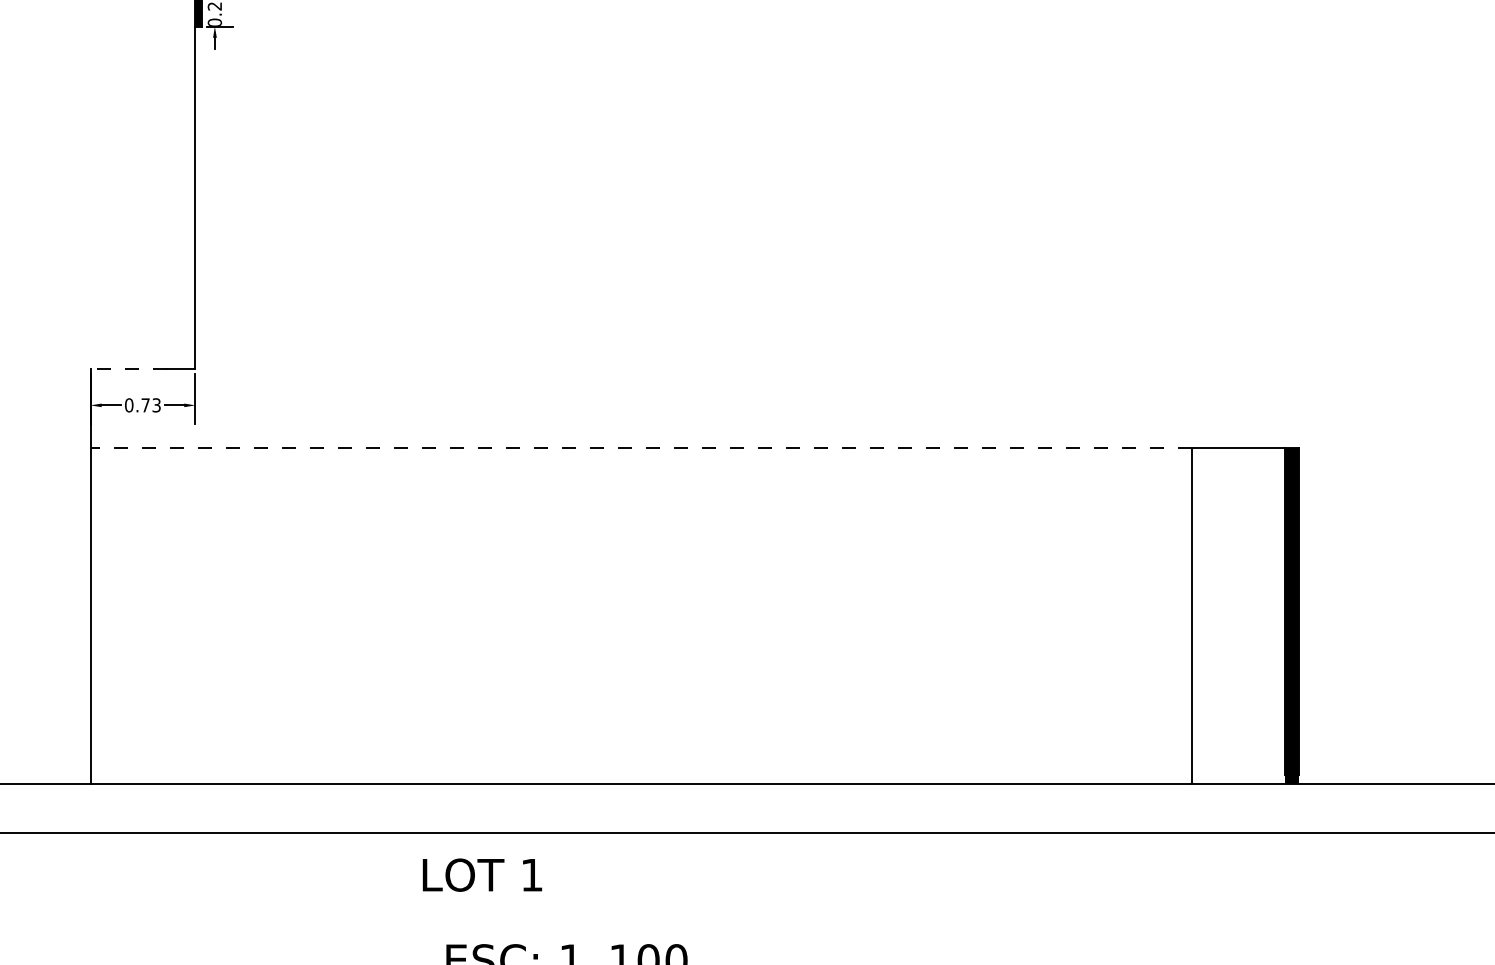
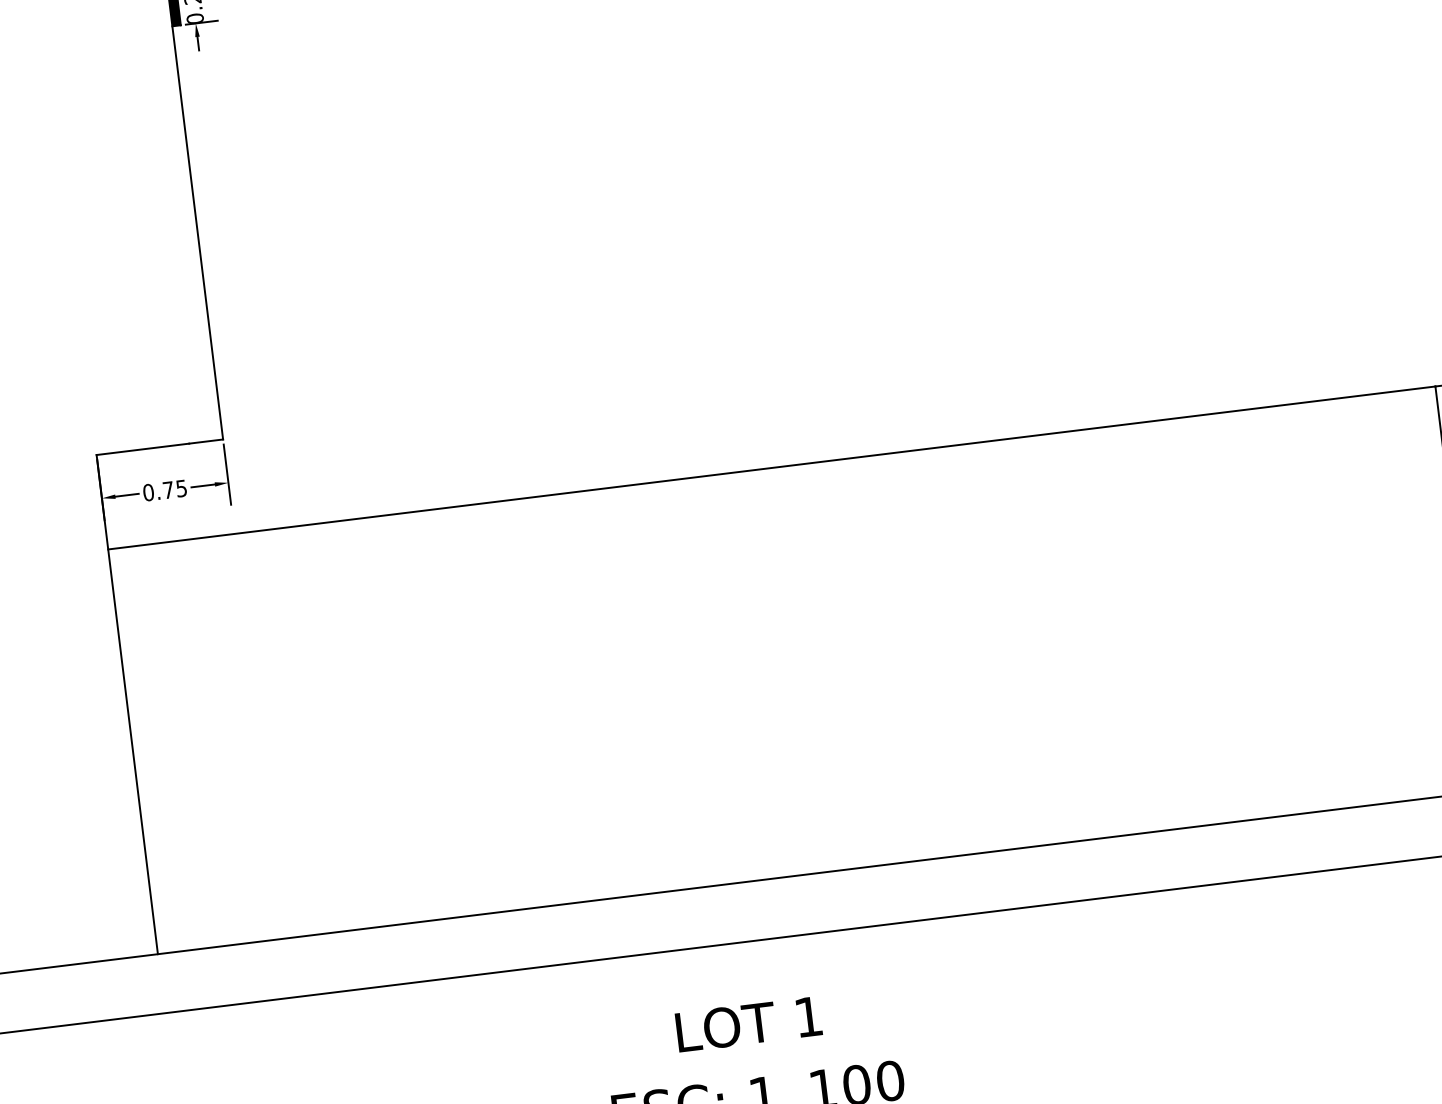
line: (128, 369) -> (142, 449), dashed -> solid
text: (156, 404) -> (181, 487), 0.73 -> 0.75
line: (641, 447) -> (772, 467), dashed -> solid
text: (482, 874) -> (748, 1023), moved

